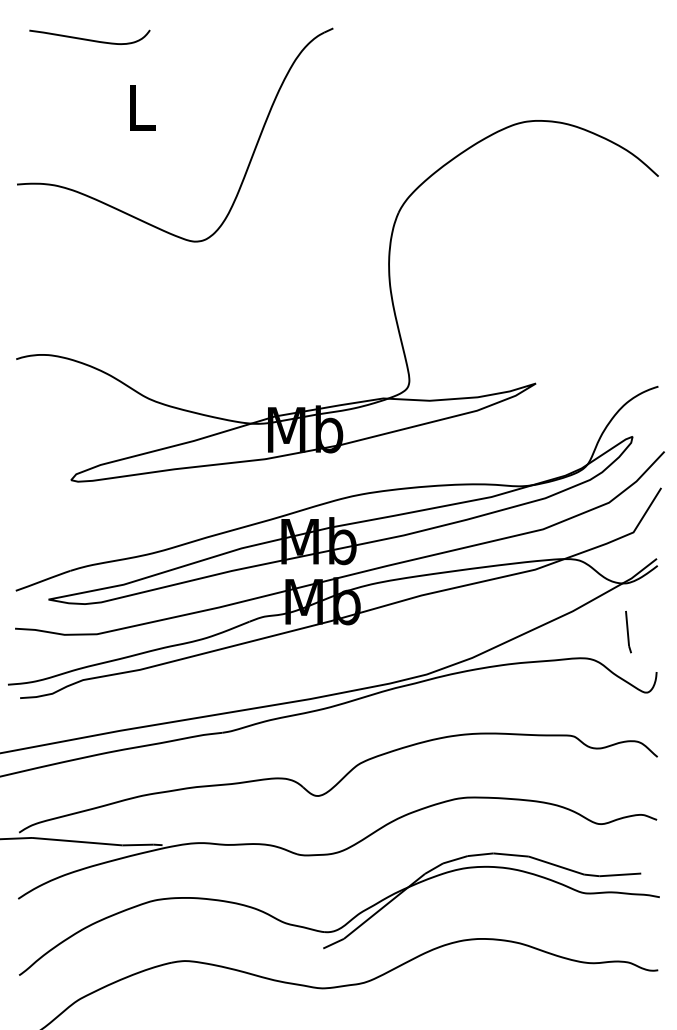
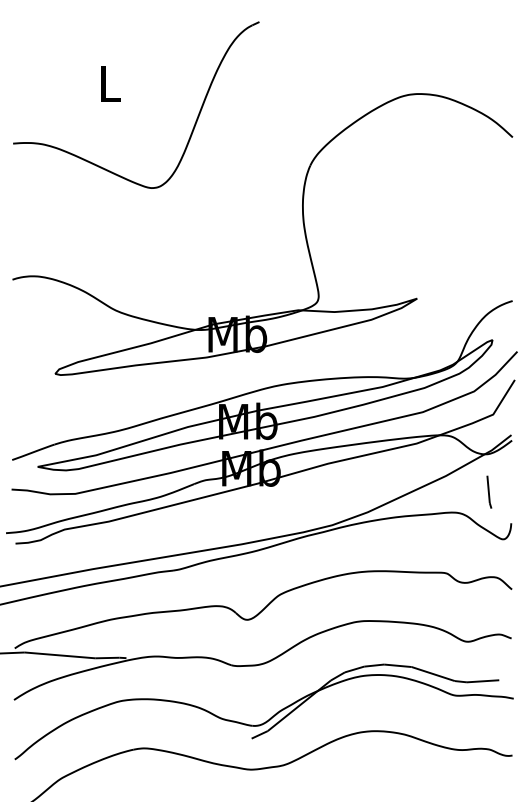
curve: (89, 39) -> (69, 30), removed

